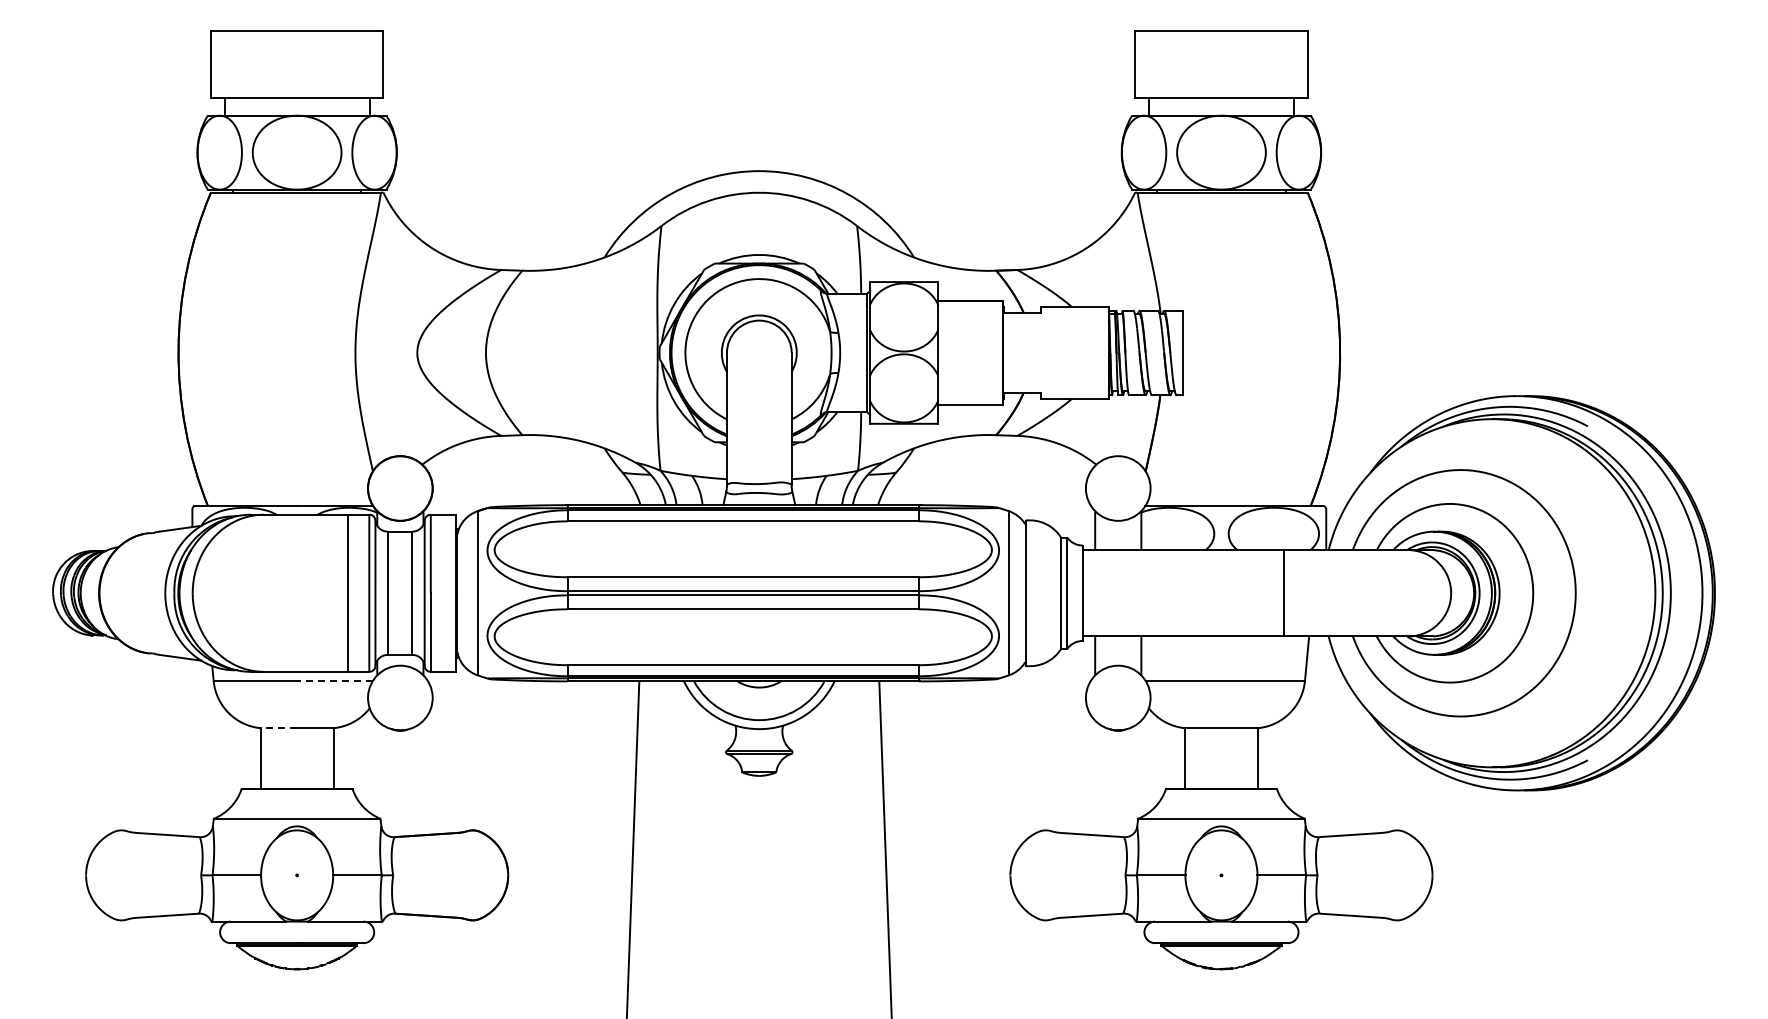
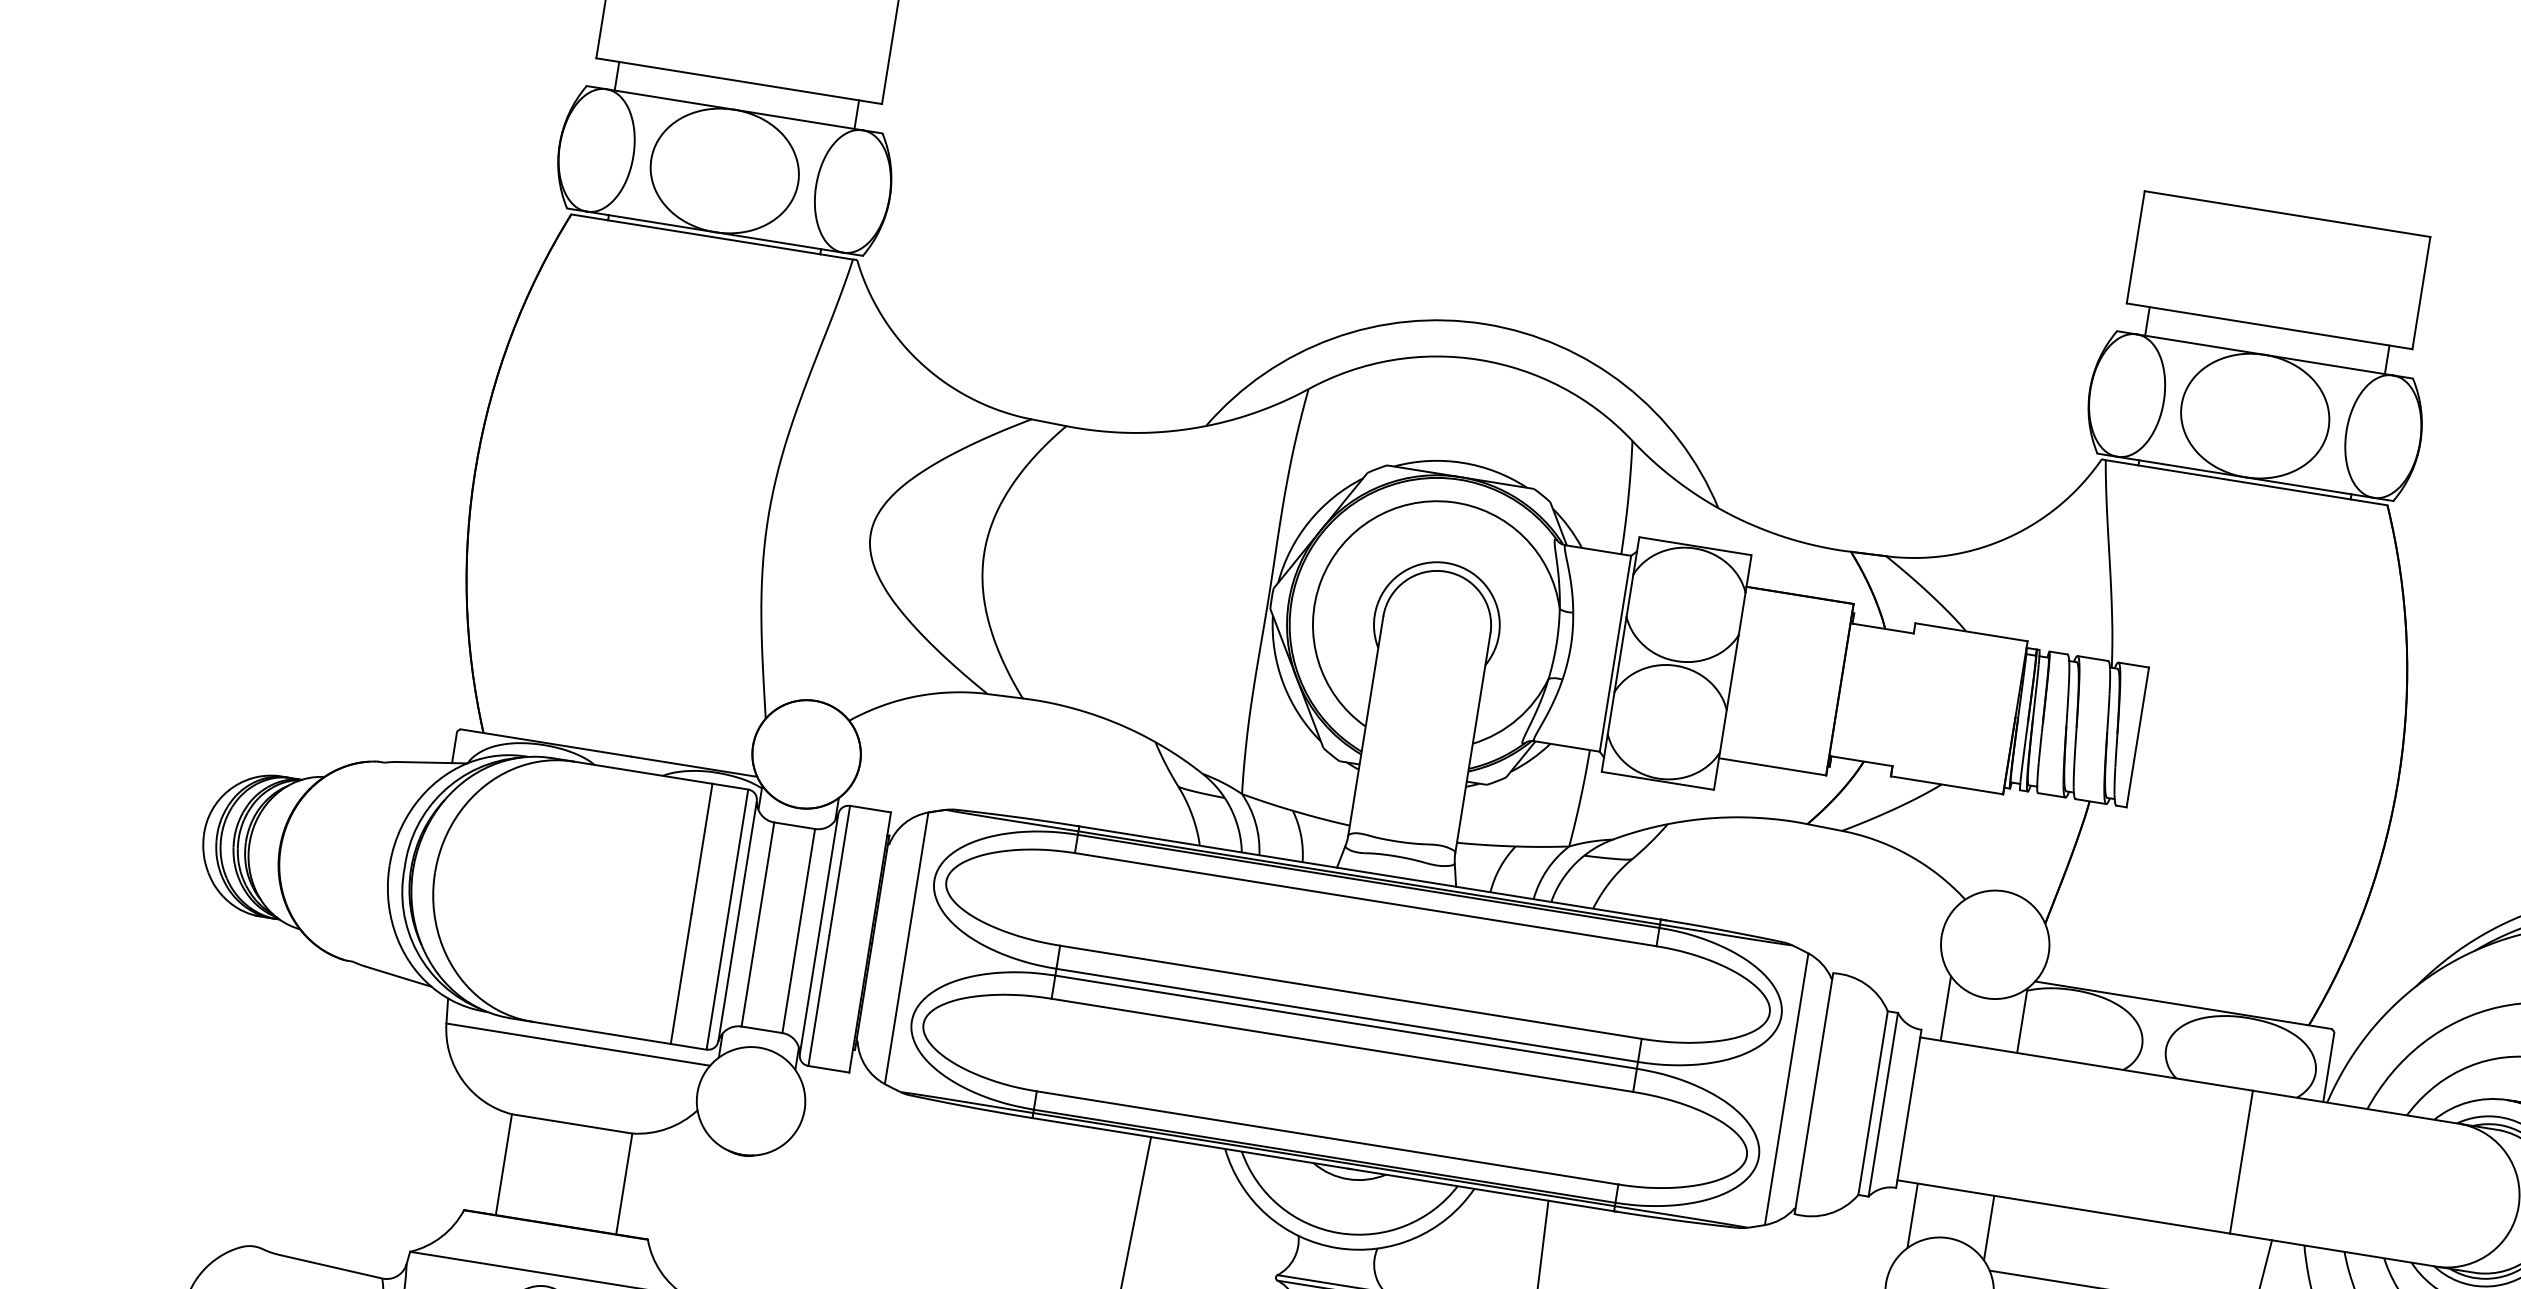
line: (335, 680) -> (648, 1055), dashed -> solid
line: (278, 728) -> (541, 1119), dashed -> solid

